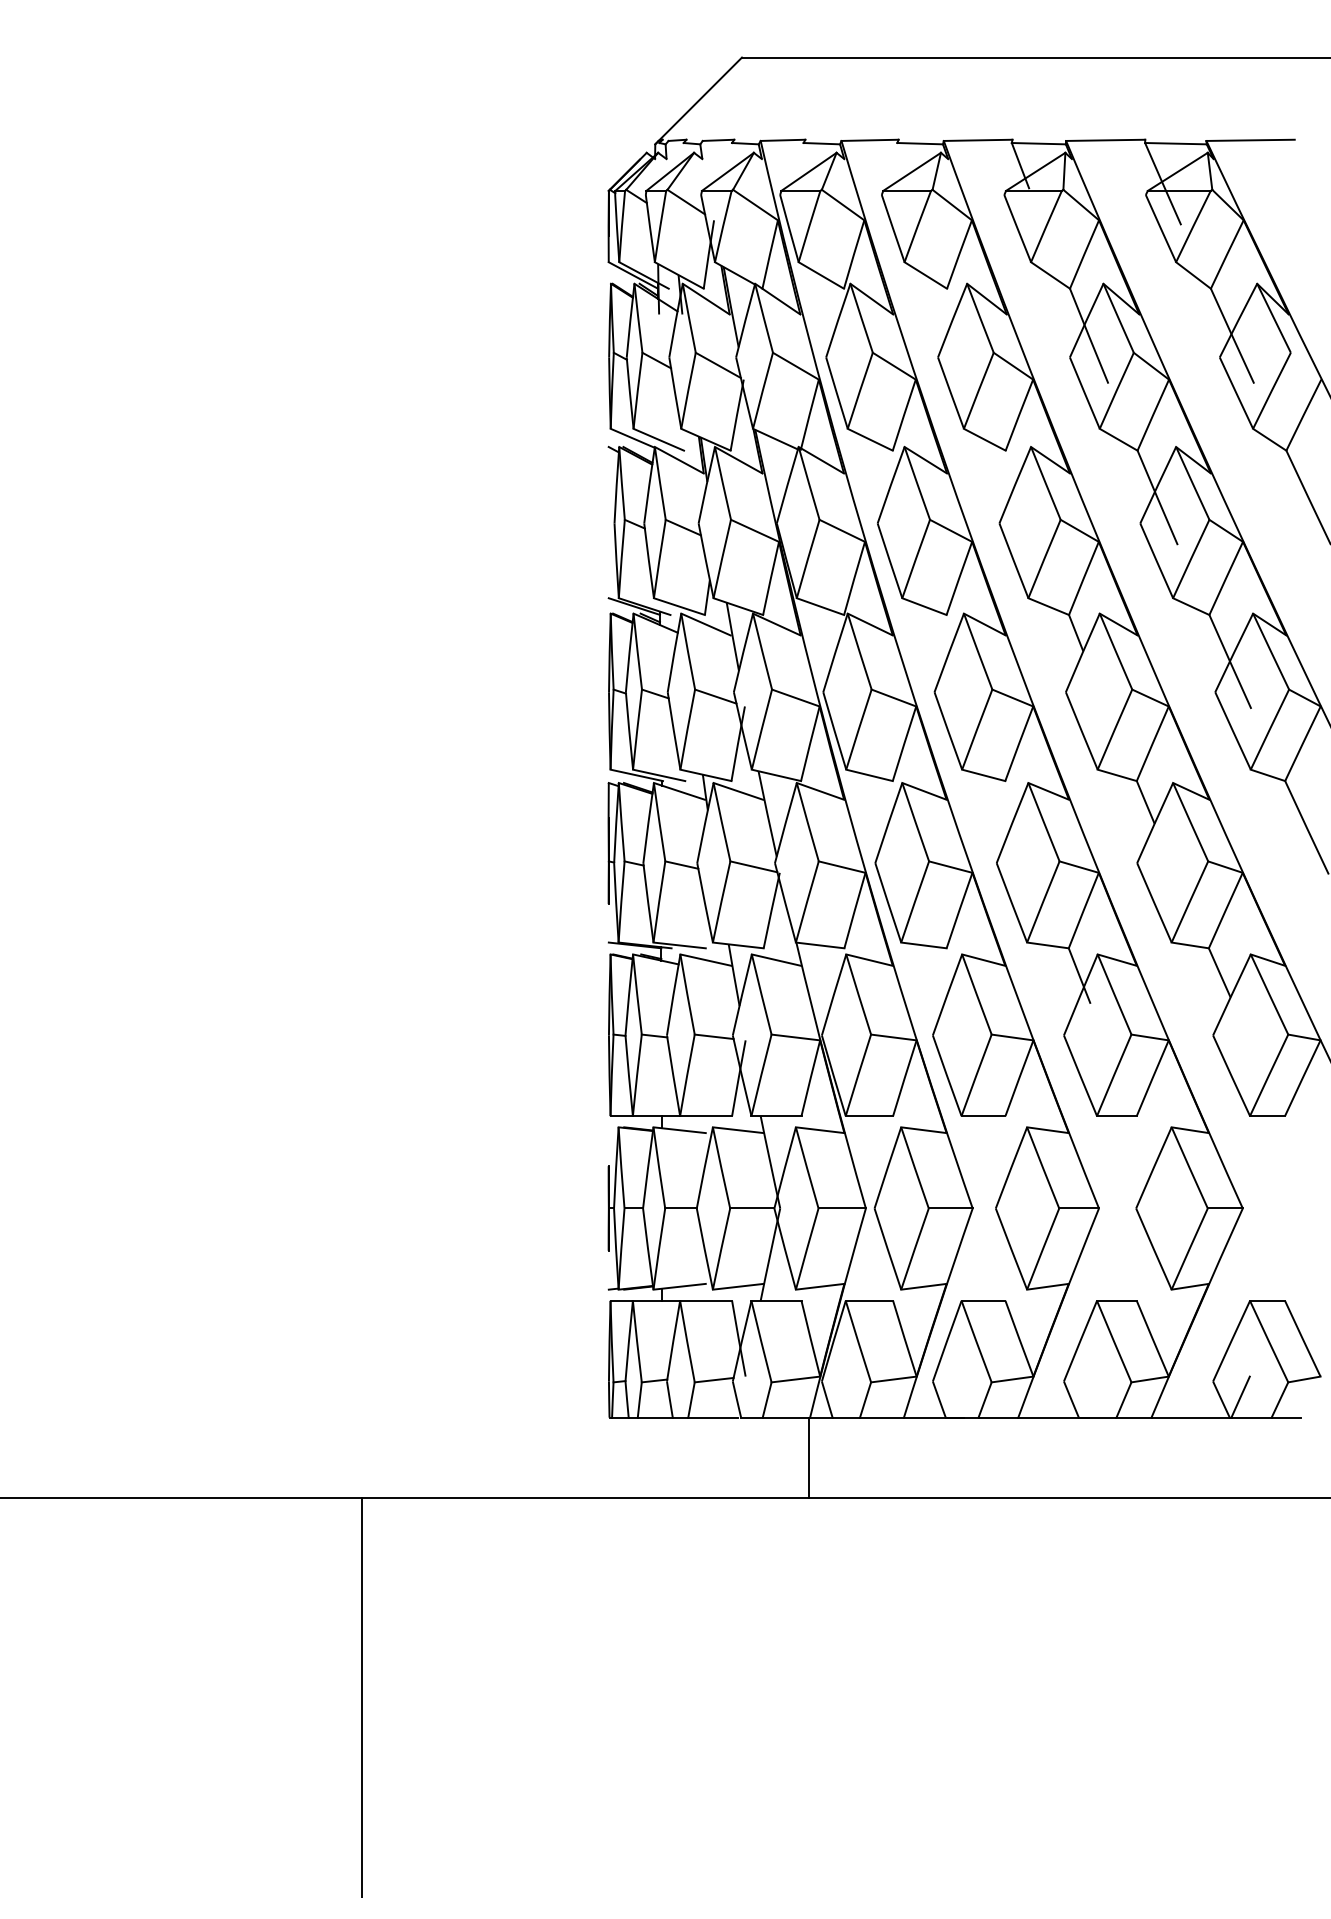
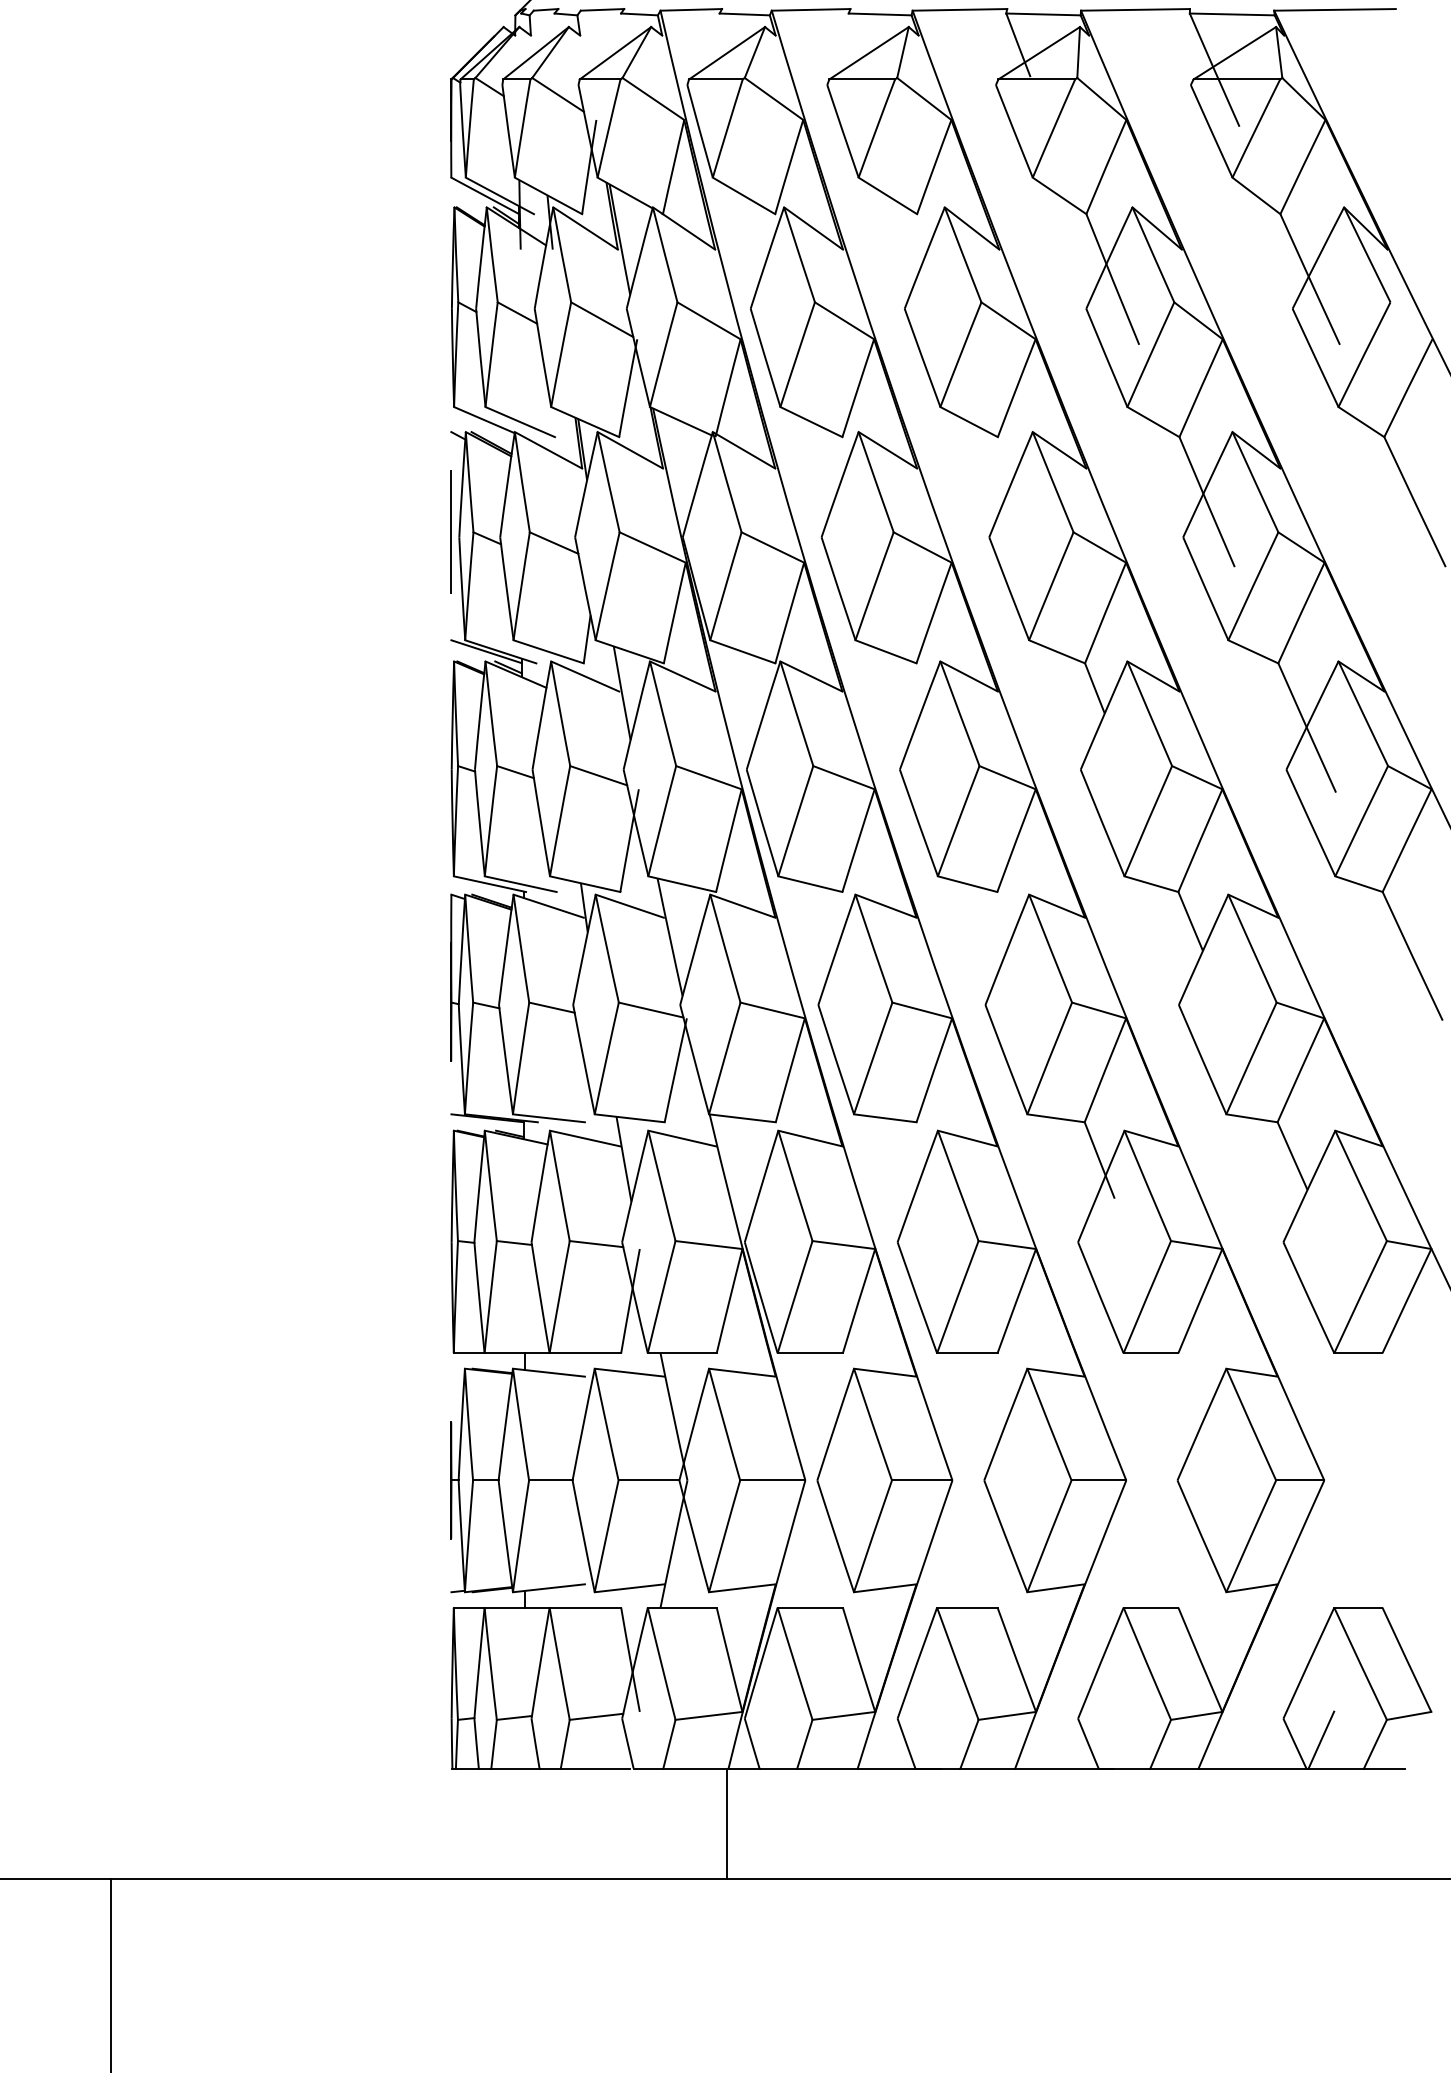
line: (608, 518) -> (451, 530), added

